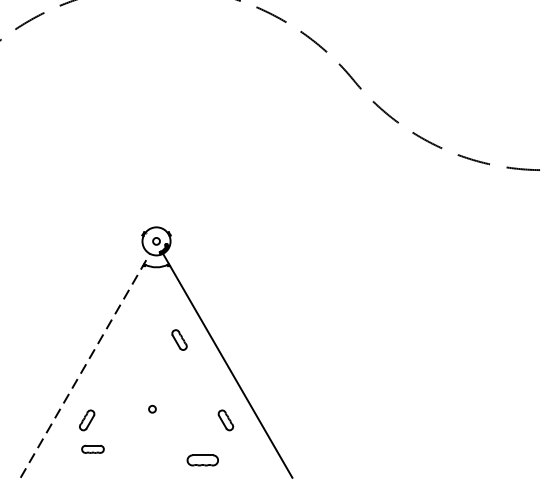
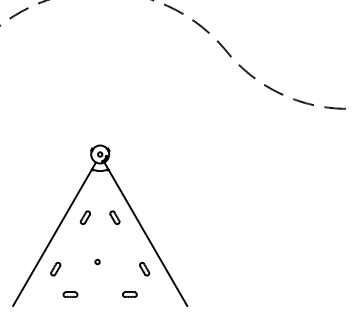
part: (132, 339) -> (84, 217), added
line: (85, 366) -> (54, 234), dashed -> solid
part: (93, 448) -> (70, 294), moved
part: (202, 459) -> (129, 294), size x0.71

